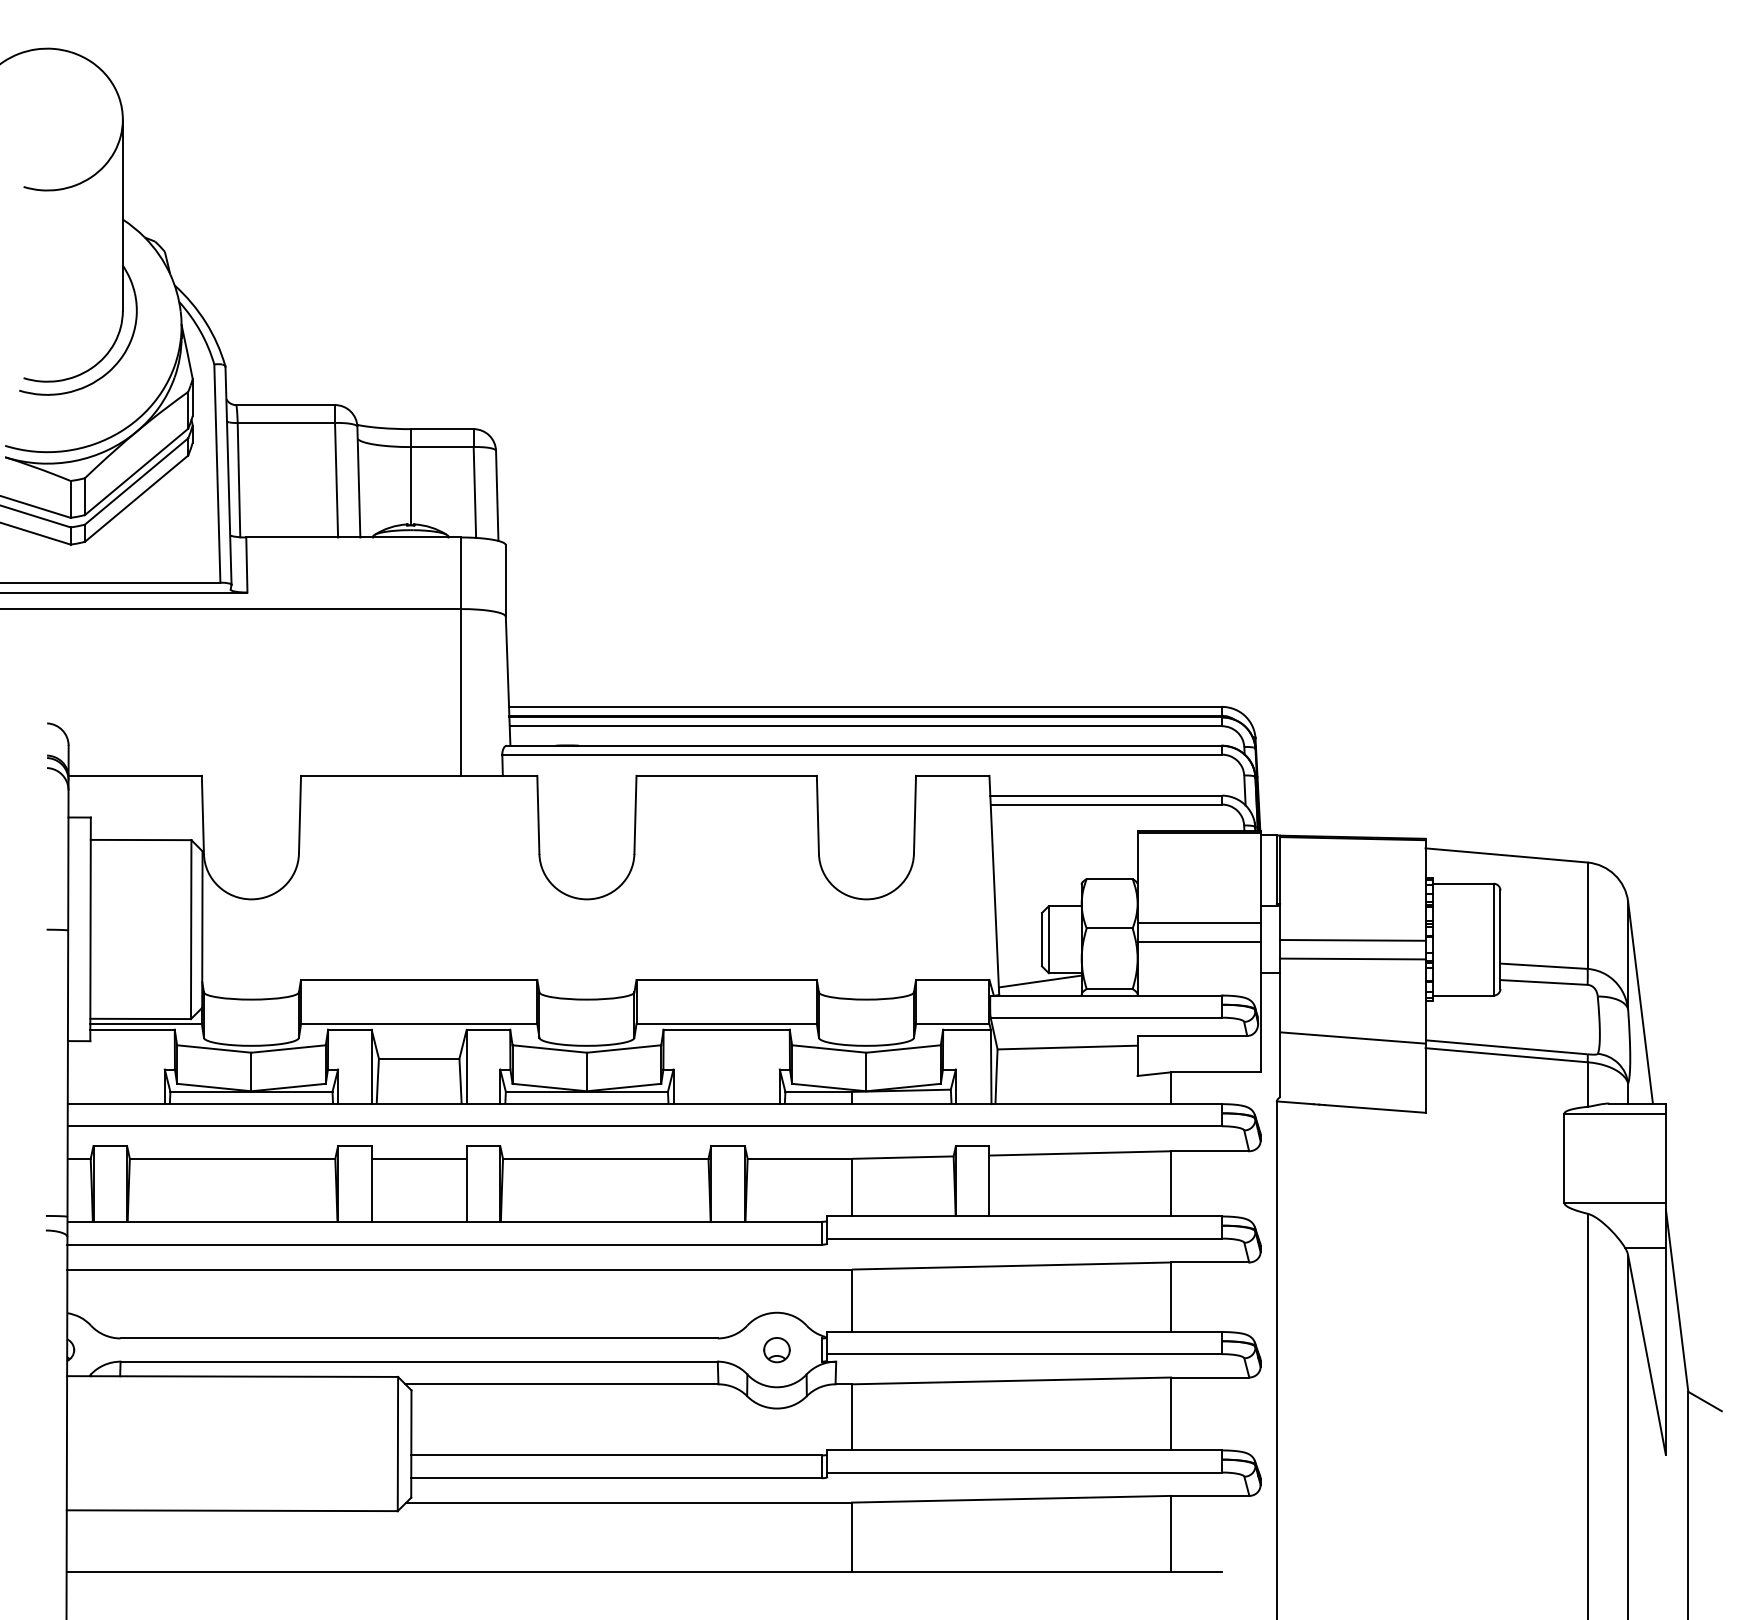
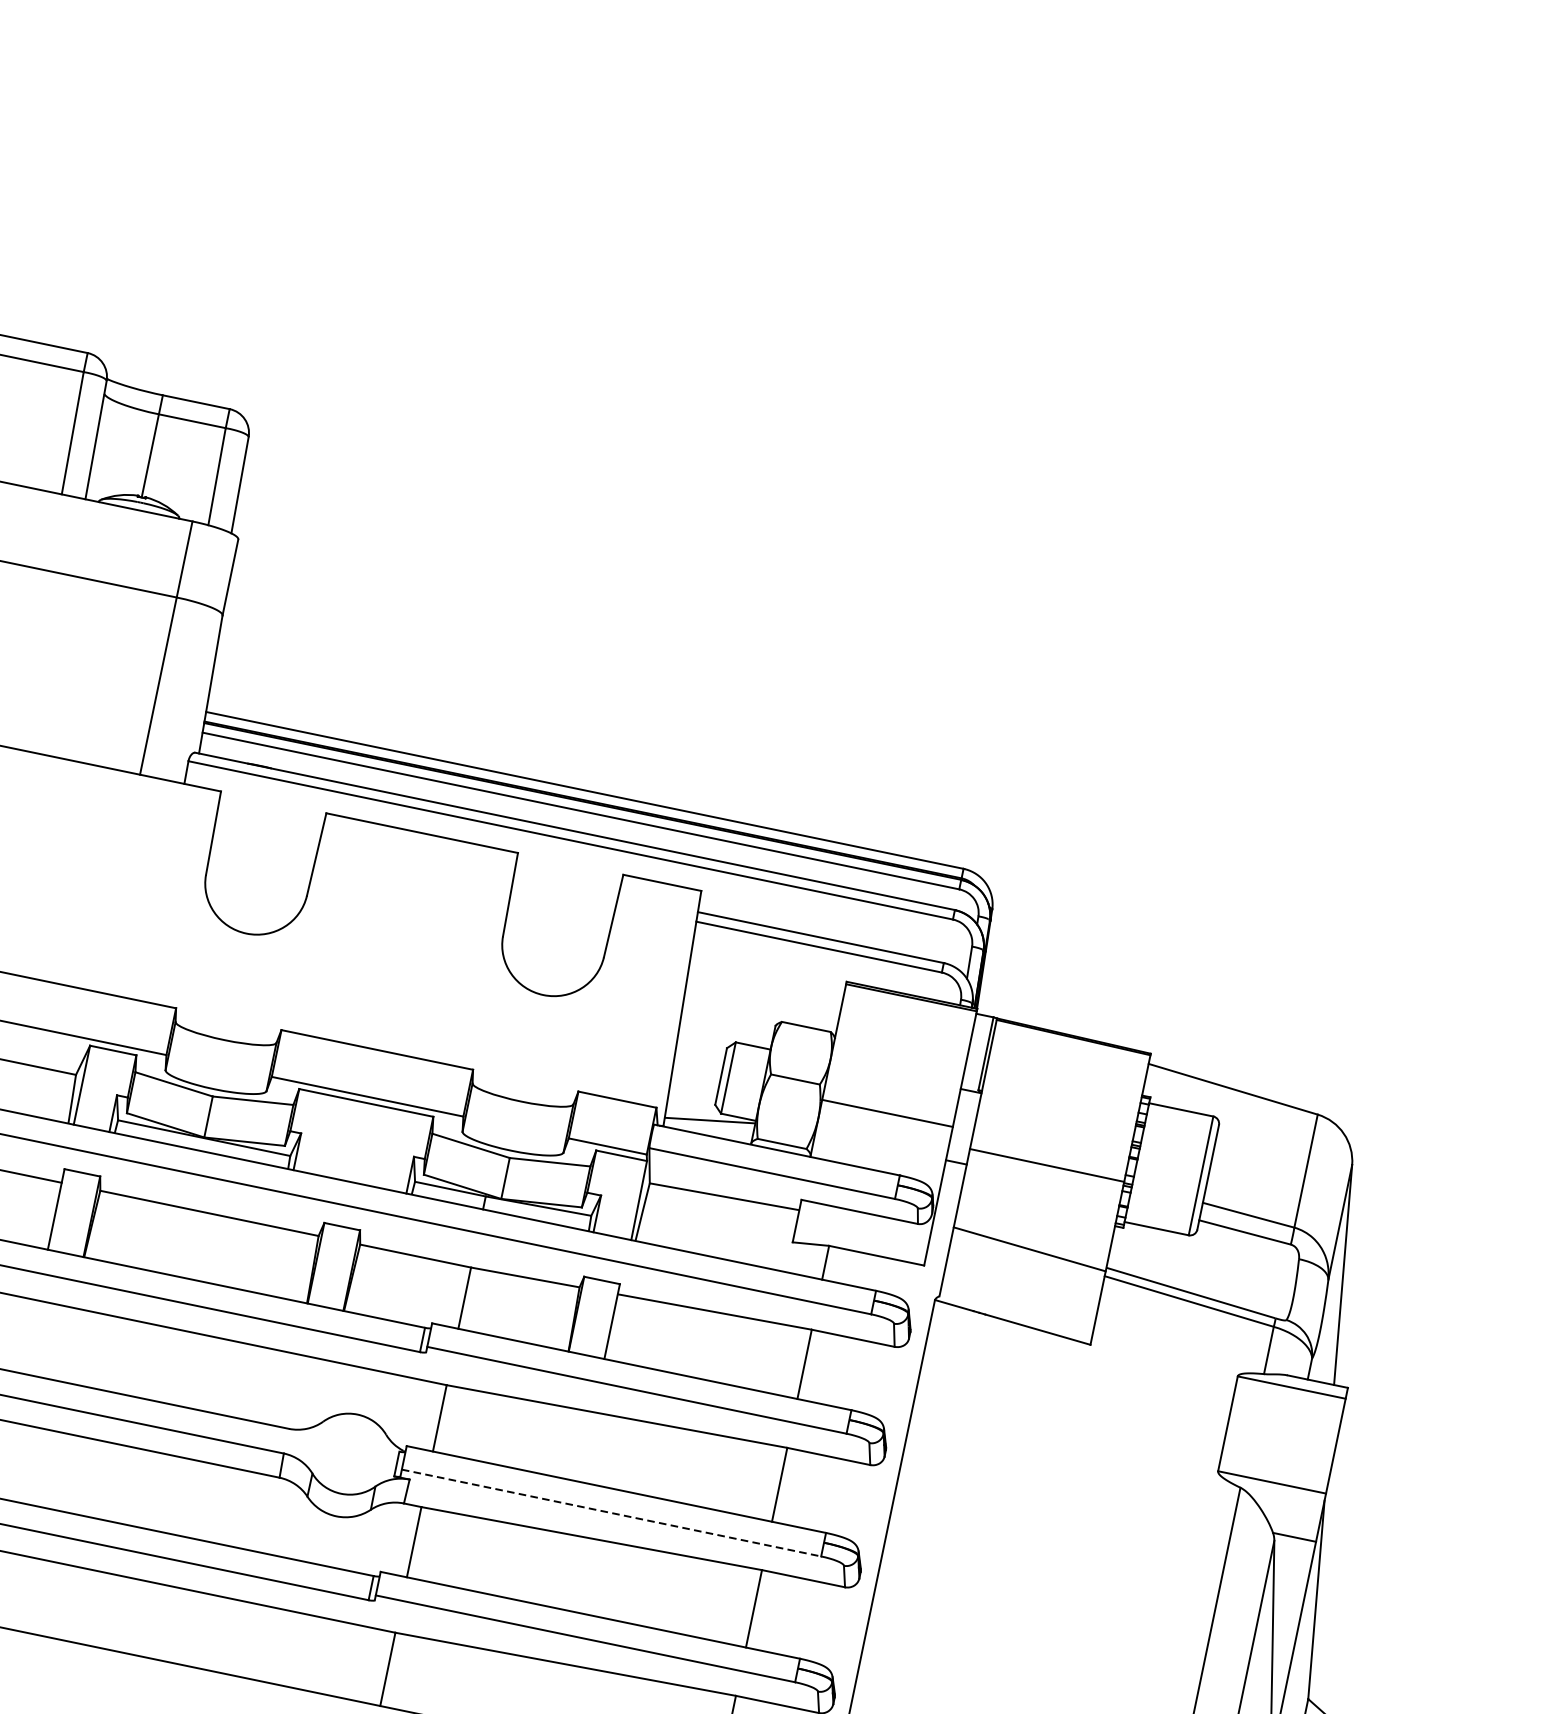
line: (1198, 923) -> (890, 1093), removed
line: (1352, 940) -> (1050, 1145), removed
part: (776, 1350) -> (348, 1454), removed
line: (1025, 1354) -> (612, 1513), solid -> dashed

